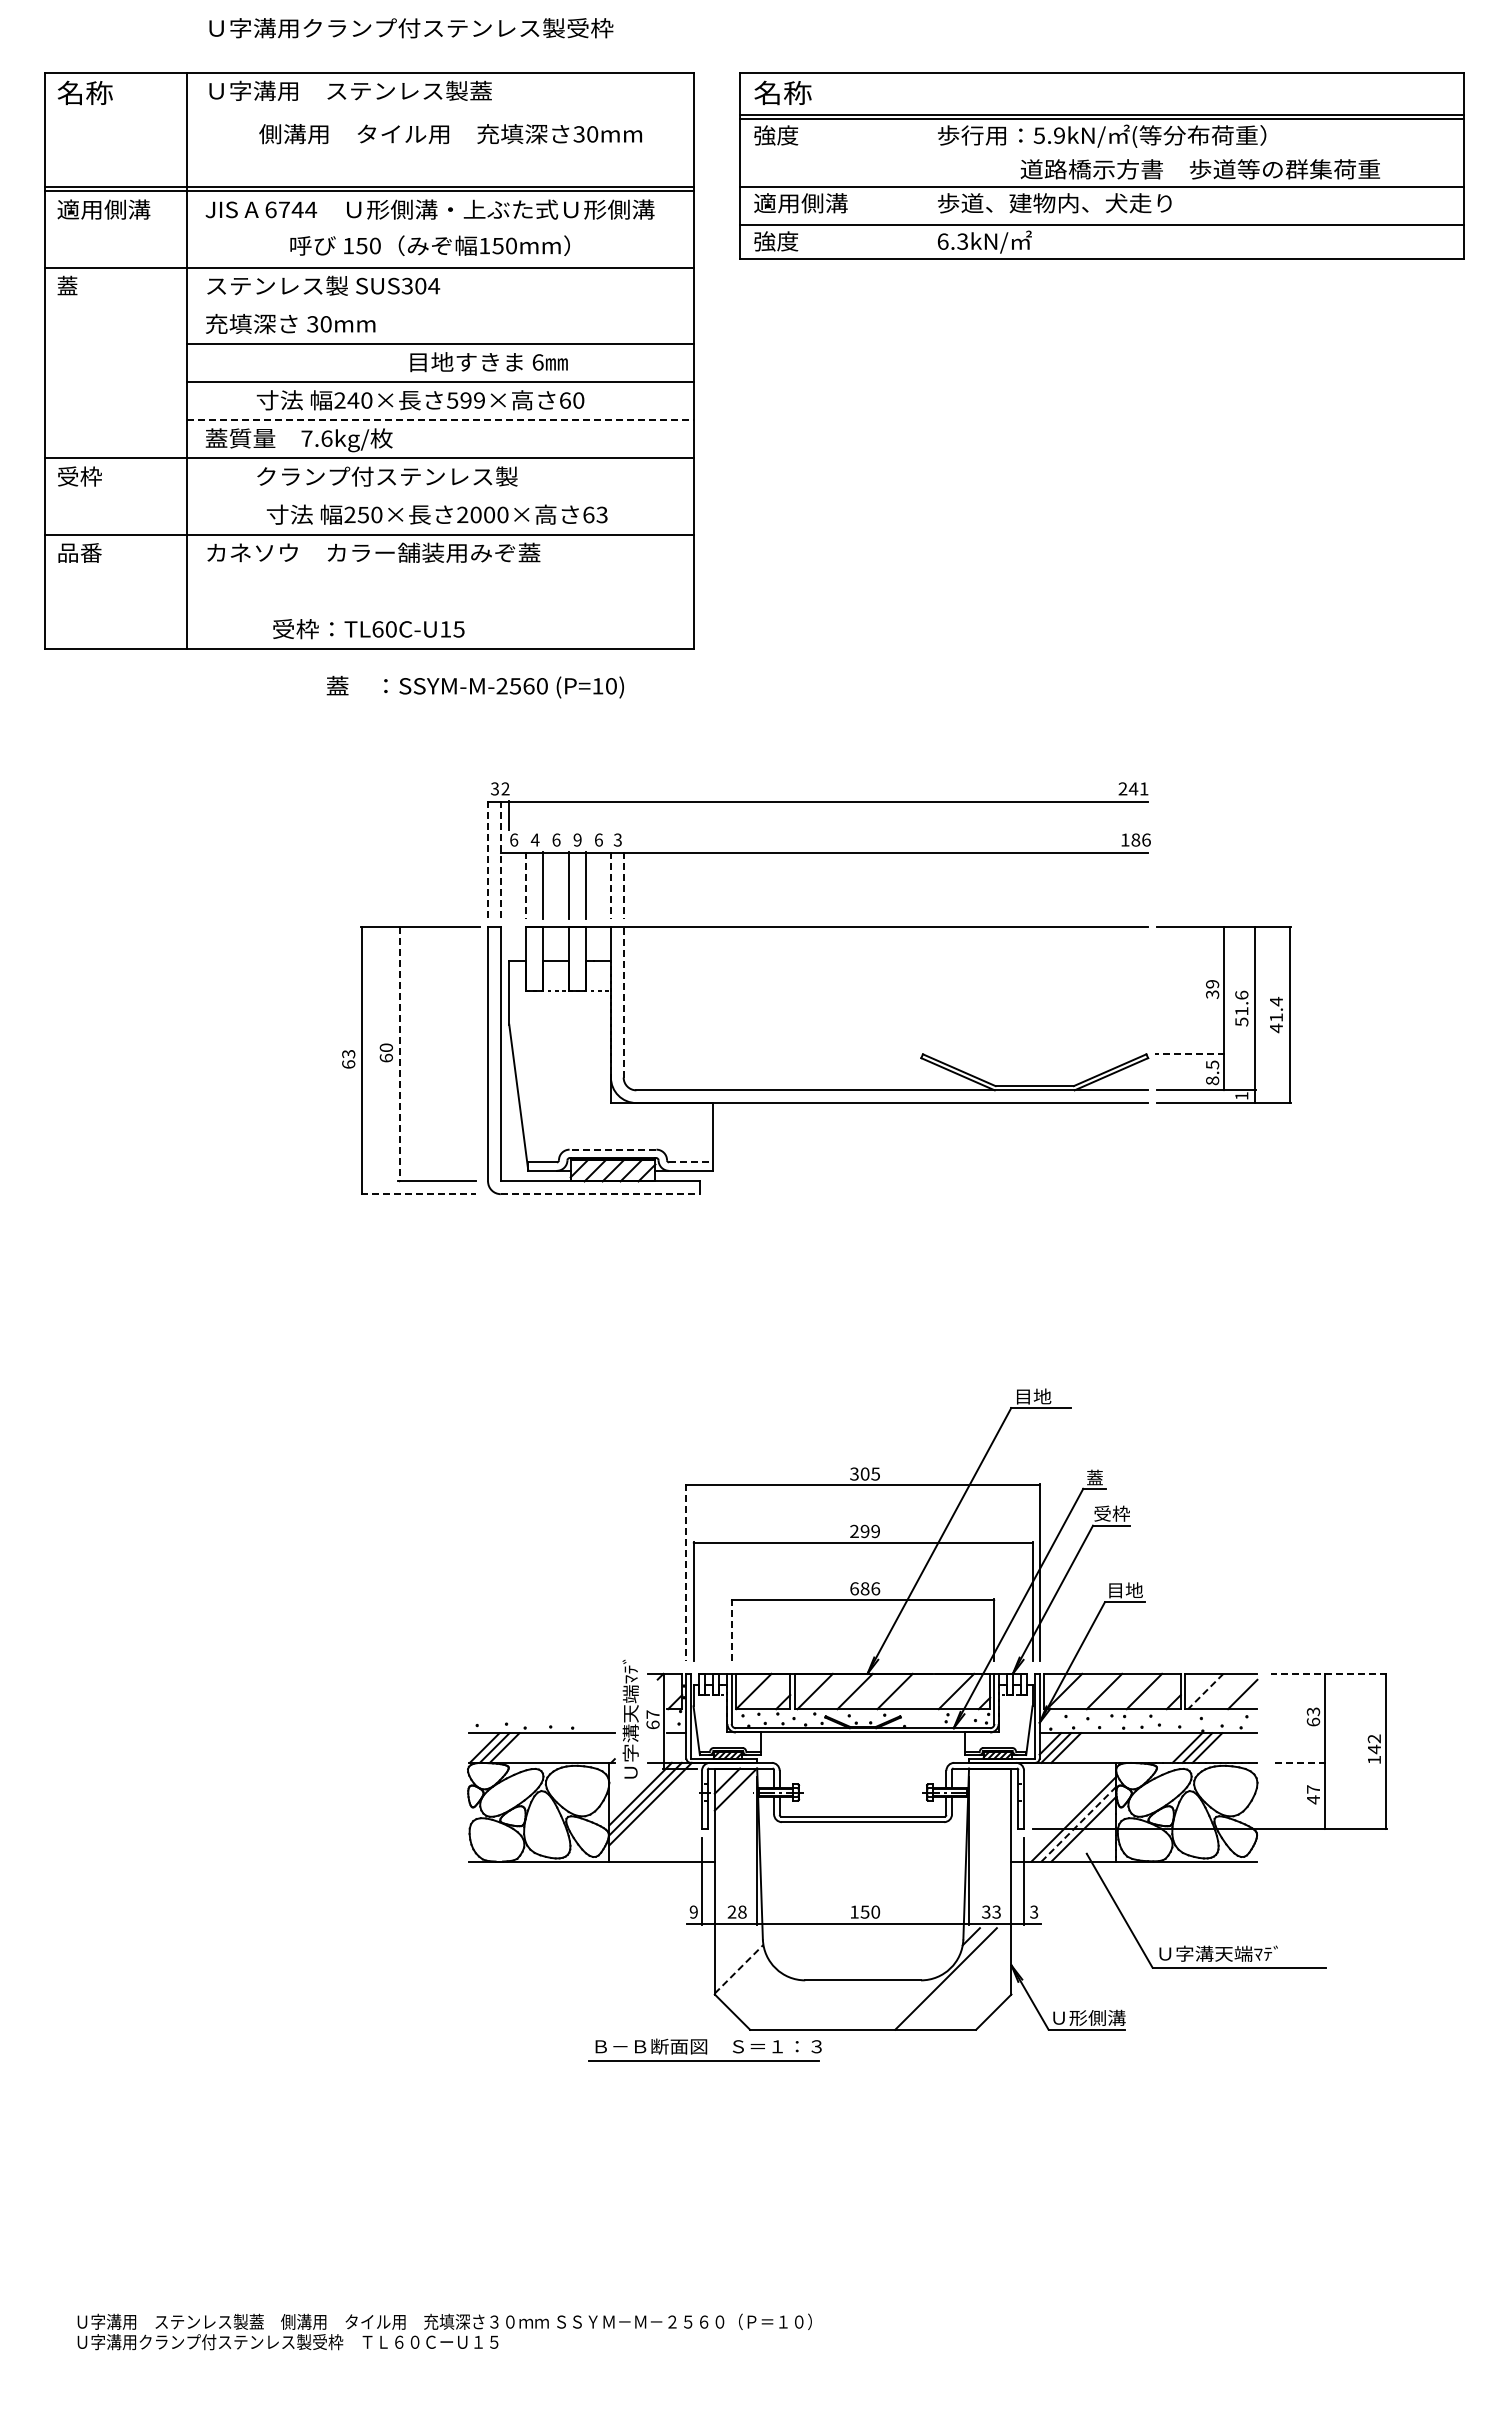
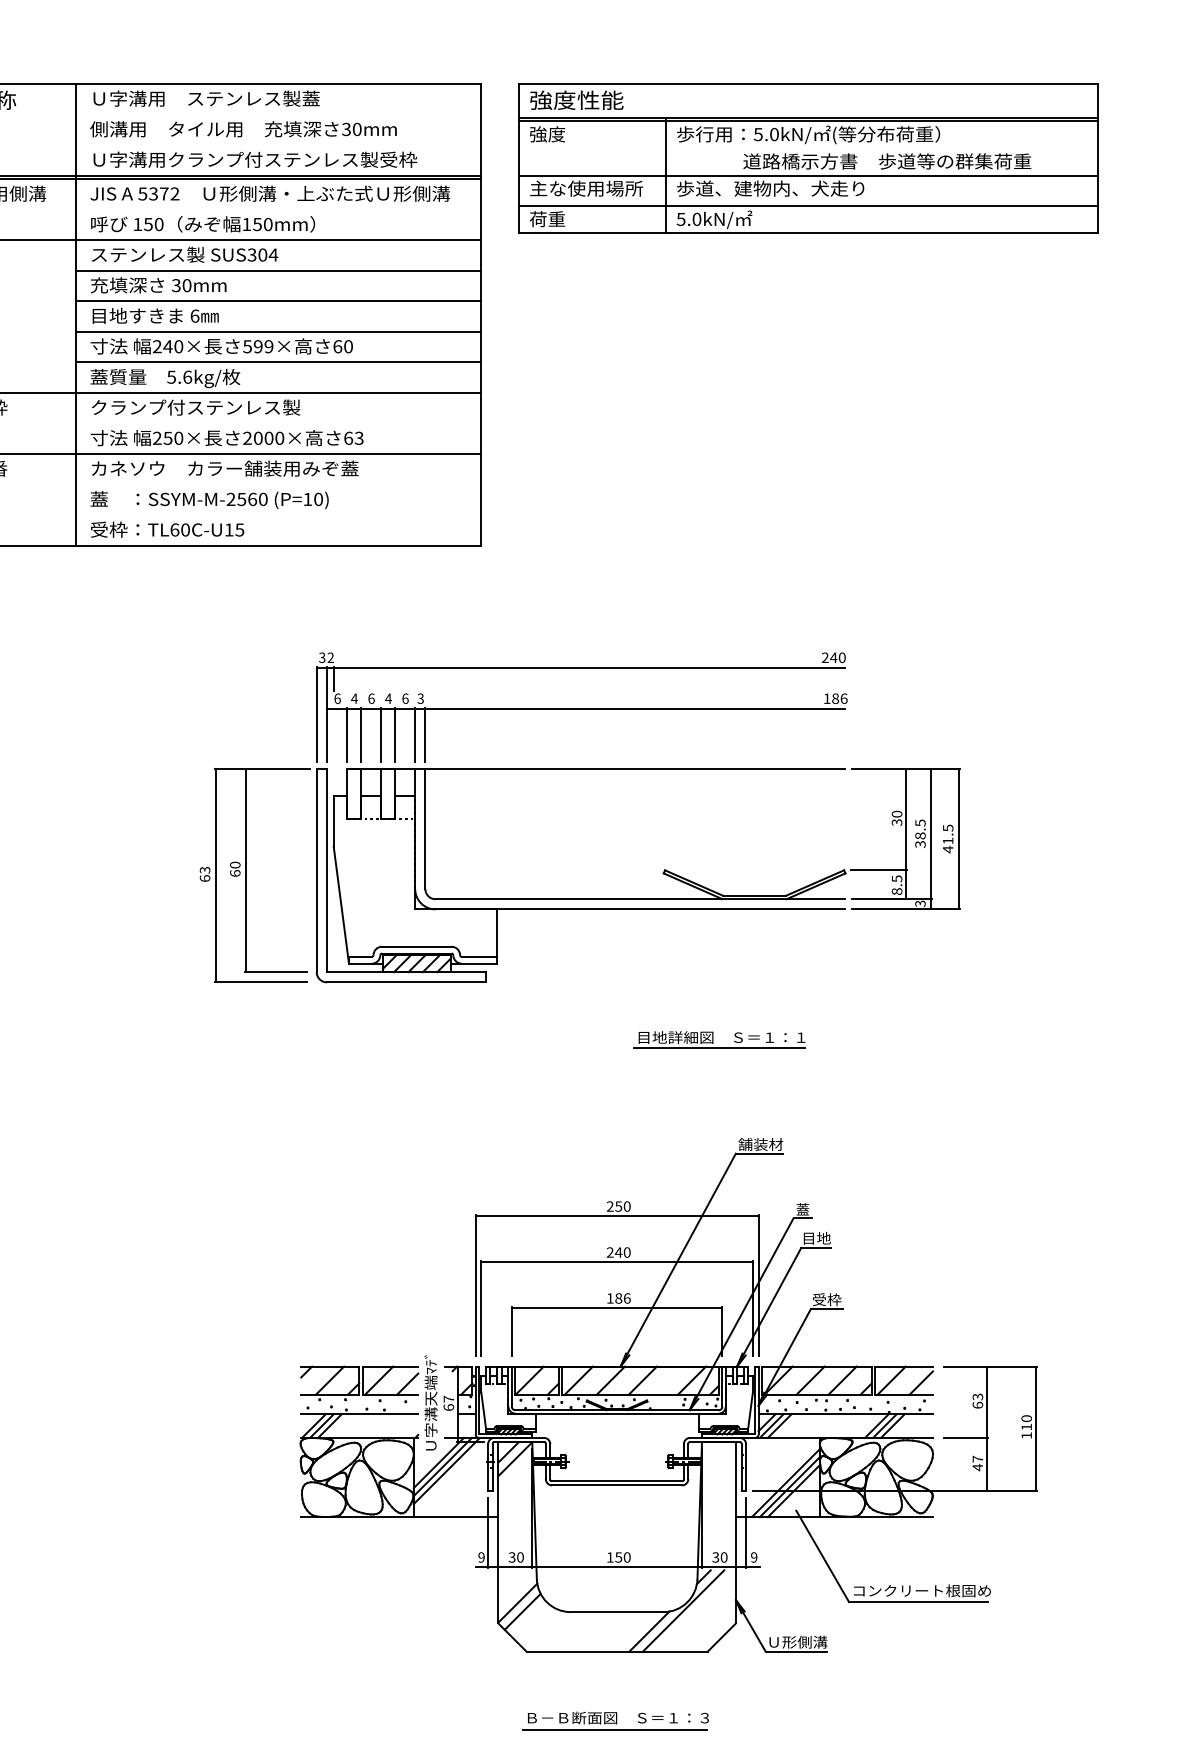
text: (411, 28) -> (255, 160), moved
text: (812, 92) -> (576, 99), 名称 -> 強度性能
text: (450, 134) -> (243, 129), moved
text: (1059, 135) -> (774, 134), 5.9kN/ -> 5.0kN/
line: (923, 187) -> (665, 176), added
text: (824, 203) -> (586, 188), 適用側溝 -> 主な使用場所
text: (291, 209) -> (159, 193), 6744 -> 5372
text: (776, 241) -> (547, 219), 強度 -> 荷重
text: (952, 241) -> (688, 219), 6.3kN/ -> 5.0kN/
text: (429, 245) -> (202, 224), moved
line: (440, 305) -> (278, 270), added
text: (488, 362) -> (155, 316), moved
text: (420, 400) -> (221, 346), moved
line: (440, 420) -> (278, 362), dashed -> solid
text: (306, 438) -> (171, 377), 7.6kg/ -> 5.6kg/
text: (387, 476) -> (196, 407), moved
text: (436, 514) -> (226, 437), moved
text: (368, 629) -> (167, 530), moved
text: (474, 686) -> (208, 499), moved
text: (1144, 788) -> (842, 657), 241 -> 240
text: (577, 839) -> (388, 698), 9 -> 4
line: (488, 859) -> (317, 714), dashed -> solid
line: (500, 859) -> (326, 714), dashed -> solid
line: (526, 885) -> (347, 735), dashed -> solid
line: (610, 885) -> (414, 735), dashed -> solid
line: (623, 885) -> (425, 735), dashed -> solid
text: (1212, 984) -> (897, 814), 39 -> 30
line: (623, 1001) -> (425, 828), dashed -> solid
text: (1276, 1001) -> (948, 828), 41.4 -> 41.5
text: (1241, 1007) -> (920, 832), 51.6 -> 38.5
line: (399, 1054) -> (245, 870), dashed -> solid
line: (1189, 1054) -> (878, 870), dashed -> solid
text: (1241, 1096) -> (920, 904), 1 -> 3
line: (612, 1149) -> (416, 946), dashed -> solid
line: (690, 1162) -> (478, 957), dashed -> solid
line: (418, 1194) -> (261, 982), dashed -> solid
line: (600, 1194) -> (406, 982), dashed -> solid
part: (983, 1265) -> (713, 1039), added
text: (1042, 1396) -> (760, 1144), 目地 -> 舗装材
text: (865, 1473) -> (619, 1206), 305 -> 250
text: (1111, 1513) -> (816, 1238), 受枠 -> 目地
text: (870, 1531) -> (623, 1252), 299 -> 240
line: (686, 1573) -> (475, 1286), dashed -> solid
text: (854, 1588) -> (610, 1298), 686 -> 186
text: (1124, 1590) -> (826, 1299), 目地 -> 受枠
line: (731, 1630) -> (511, 1331), dashed -> solid
line: (1328, 1673) -> (989, 1366), dashed -> solid
line: (1205, 1691) -> (891, 1380), dashed -> solid
part: (541, 1695) -> (359, 1383), added
text: (1374, 1744) -> (1026, 1423), 142 -> 110
line: (1298, 1762) -> (965, 1437), dashed -> solid
line: (1078, 1824) -> (789, 1487), dashed -> solid
text: (996, 1911) -> (723, 1556), 33 -> 30
text: (1034, 1911) -> (754, 1556), 3 -> 9
text: (736, 1912) -> (515, 1557), 28 -> 30
text: (1243, 1953) -> (921, 1590), Ｕ字溝天端ﾏﾃﾞ -> コンクリート根固め
line: (739, 1968) -> (518, 1602), dashed -> solid
line: (744, 1979) -> (522, 1611), added
line: (903, 2004) -> (649, 1631), added
part: (704, 2049) -> (615, 1720), moved

